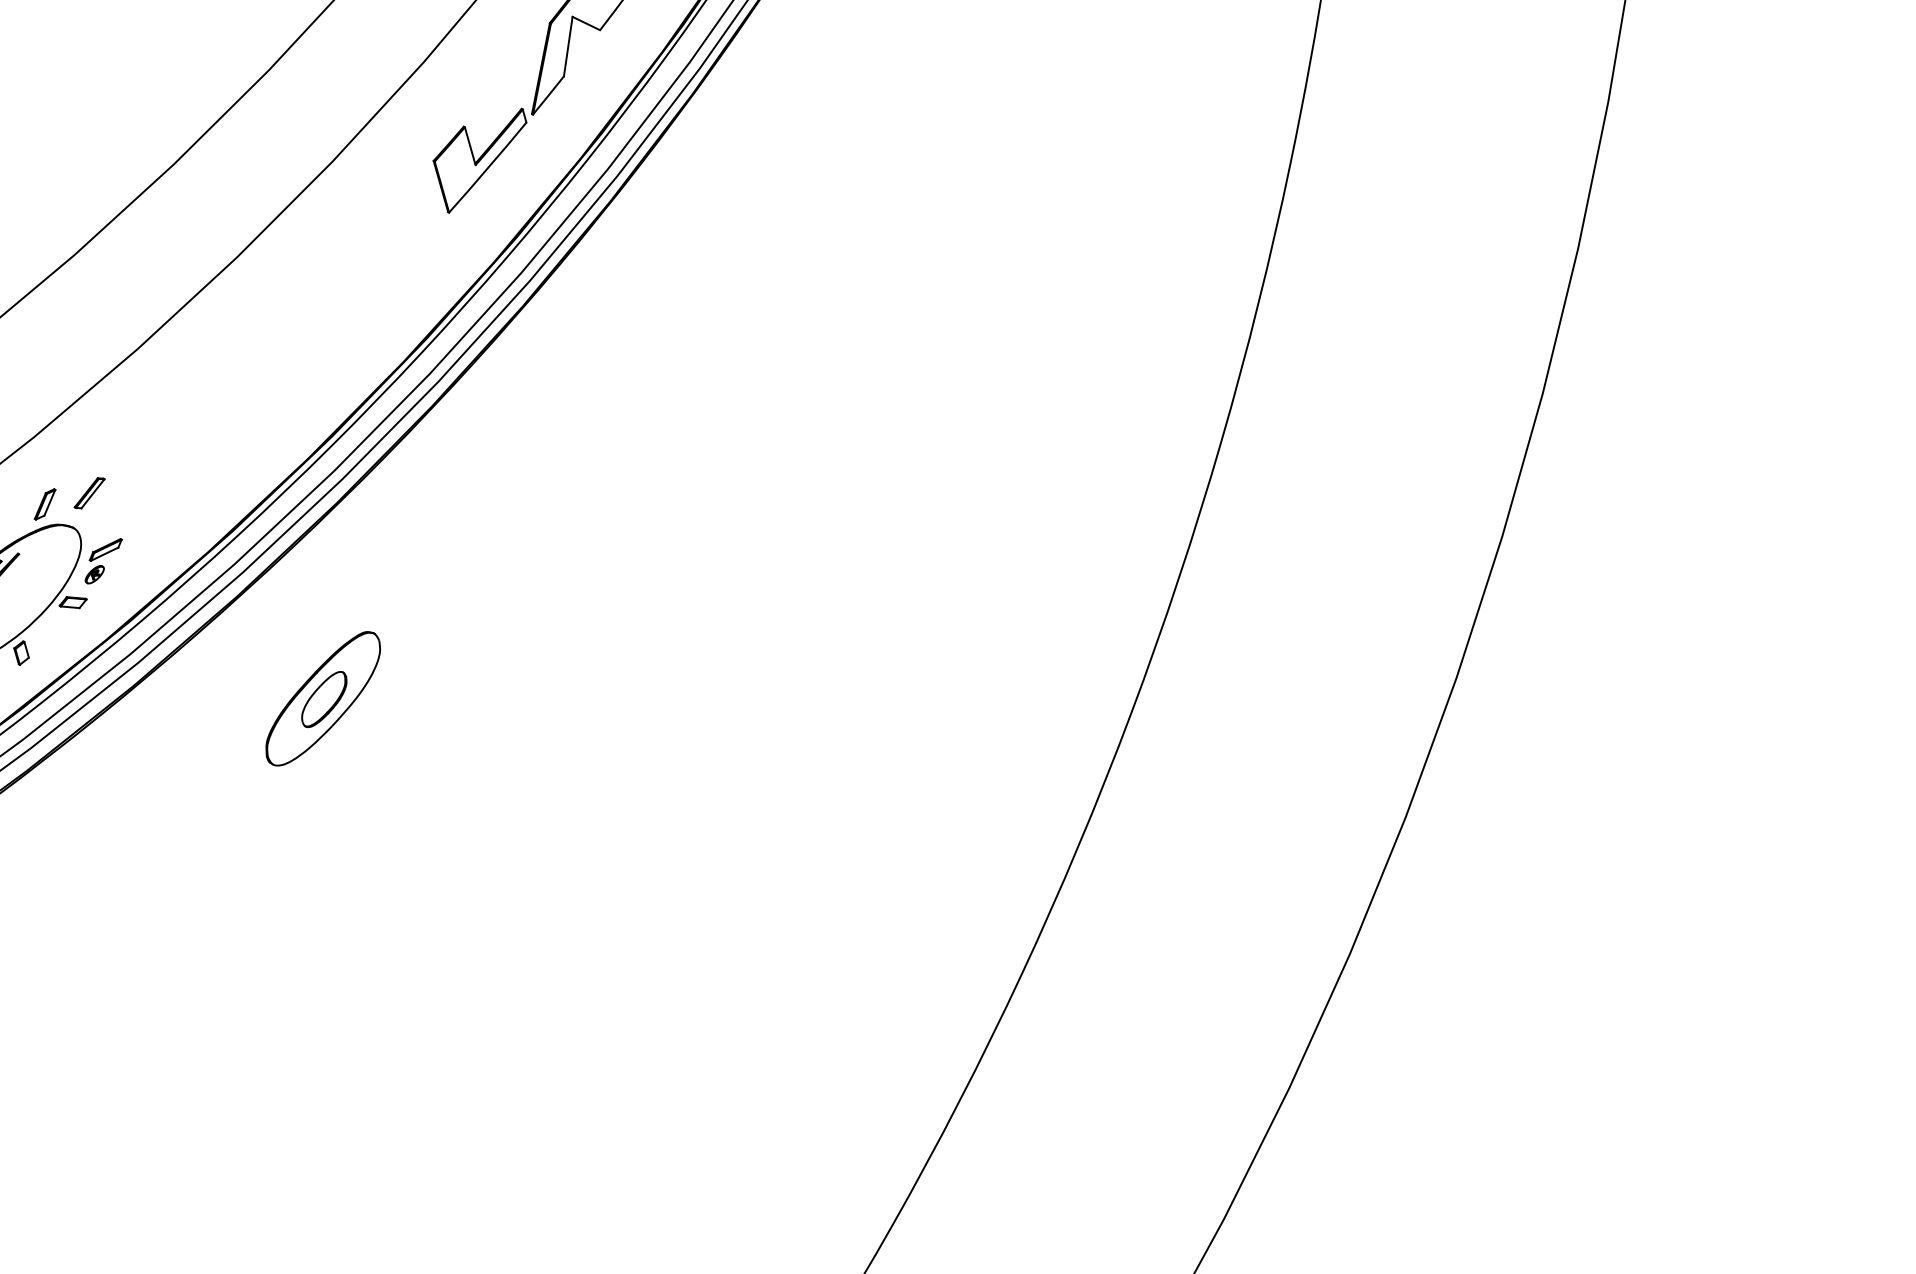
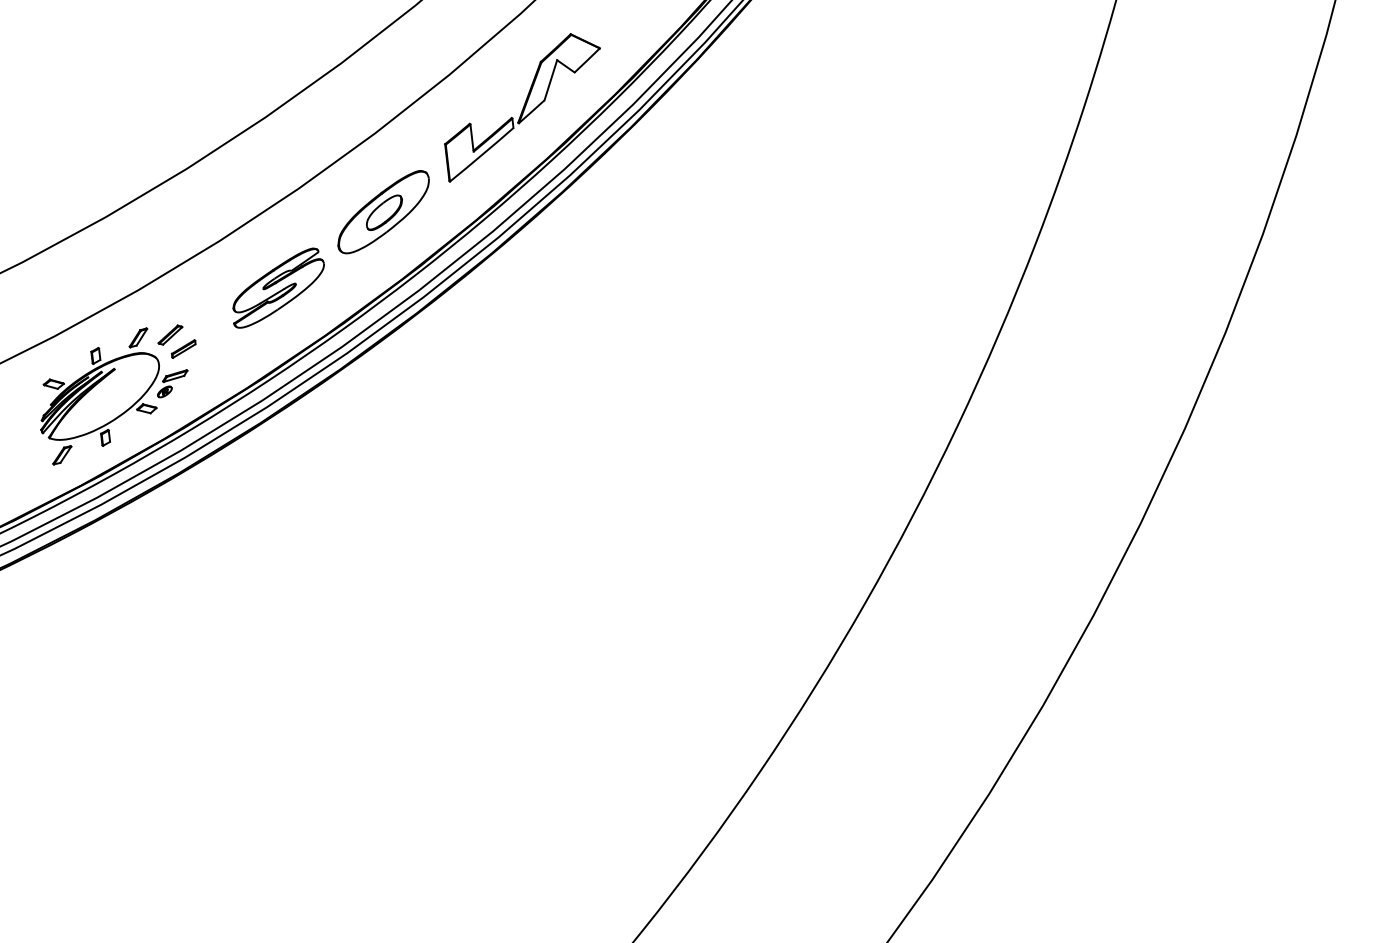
part: (231, 401) -> (278, 287), added
part: (111, 509) -> (183, 348), added
part: (322, 699) -> (383, 212), moved

